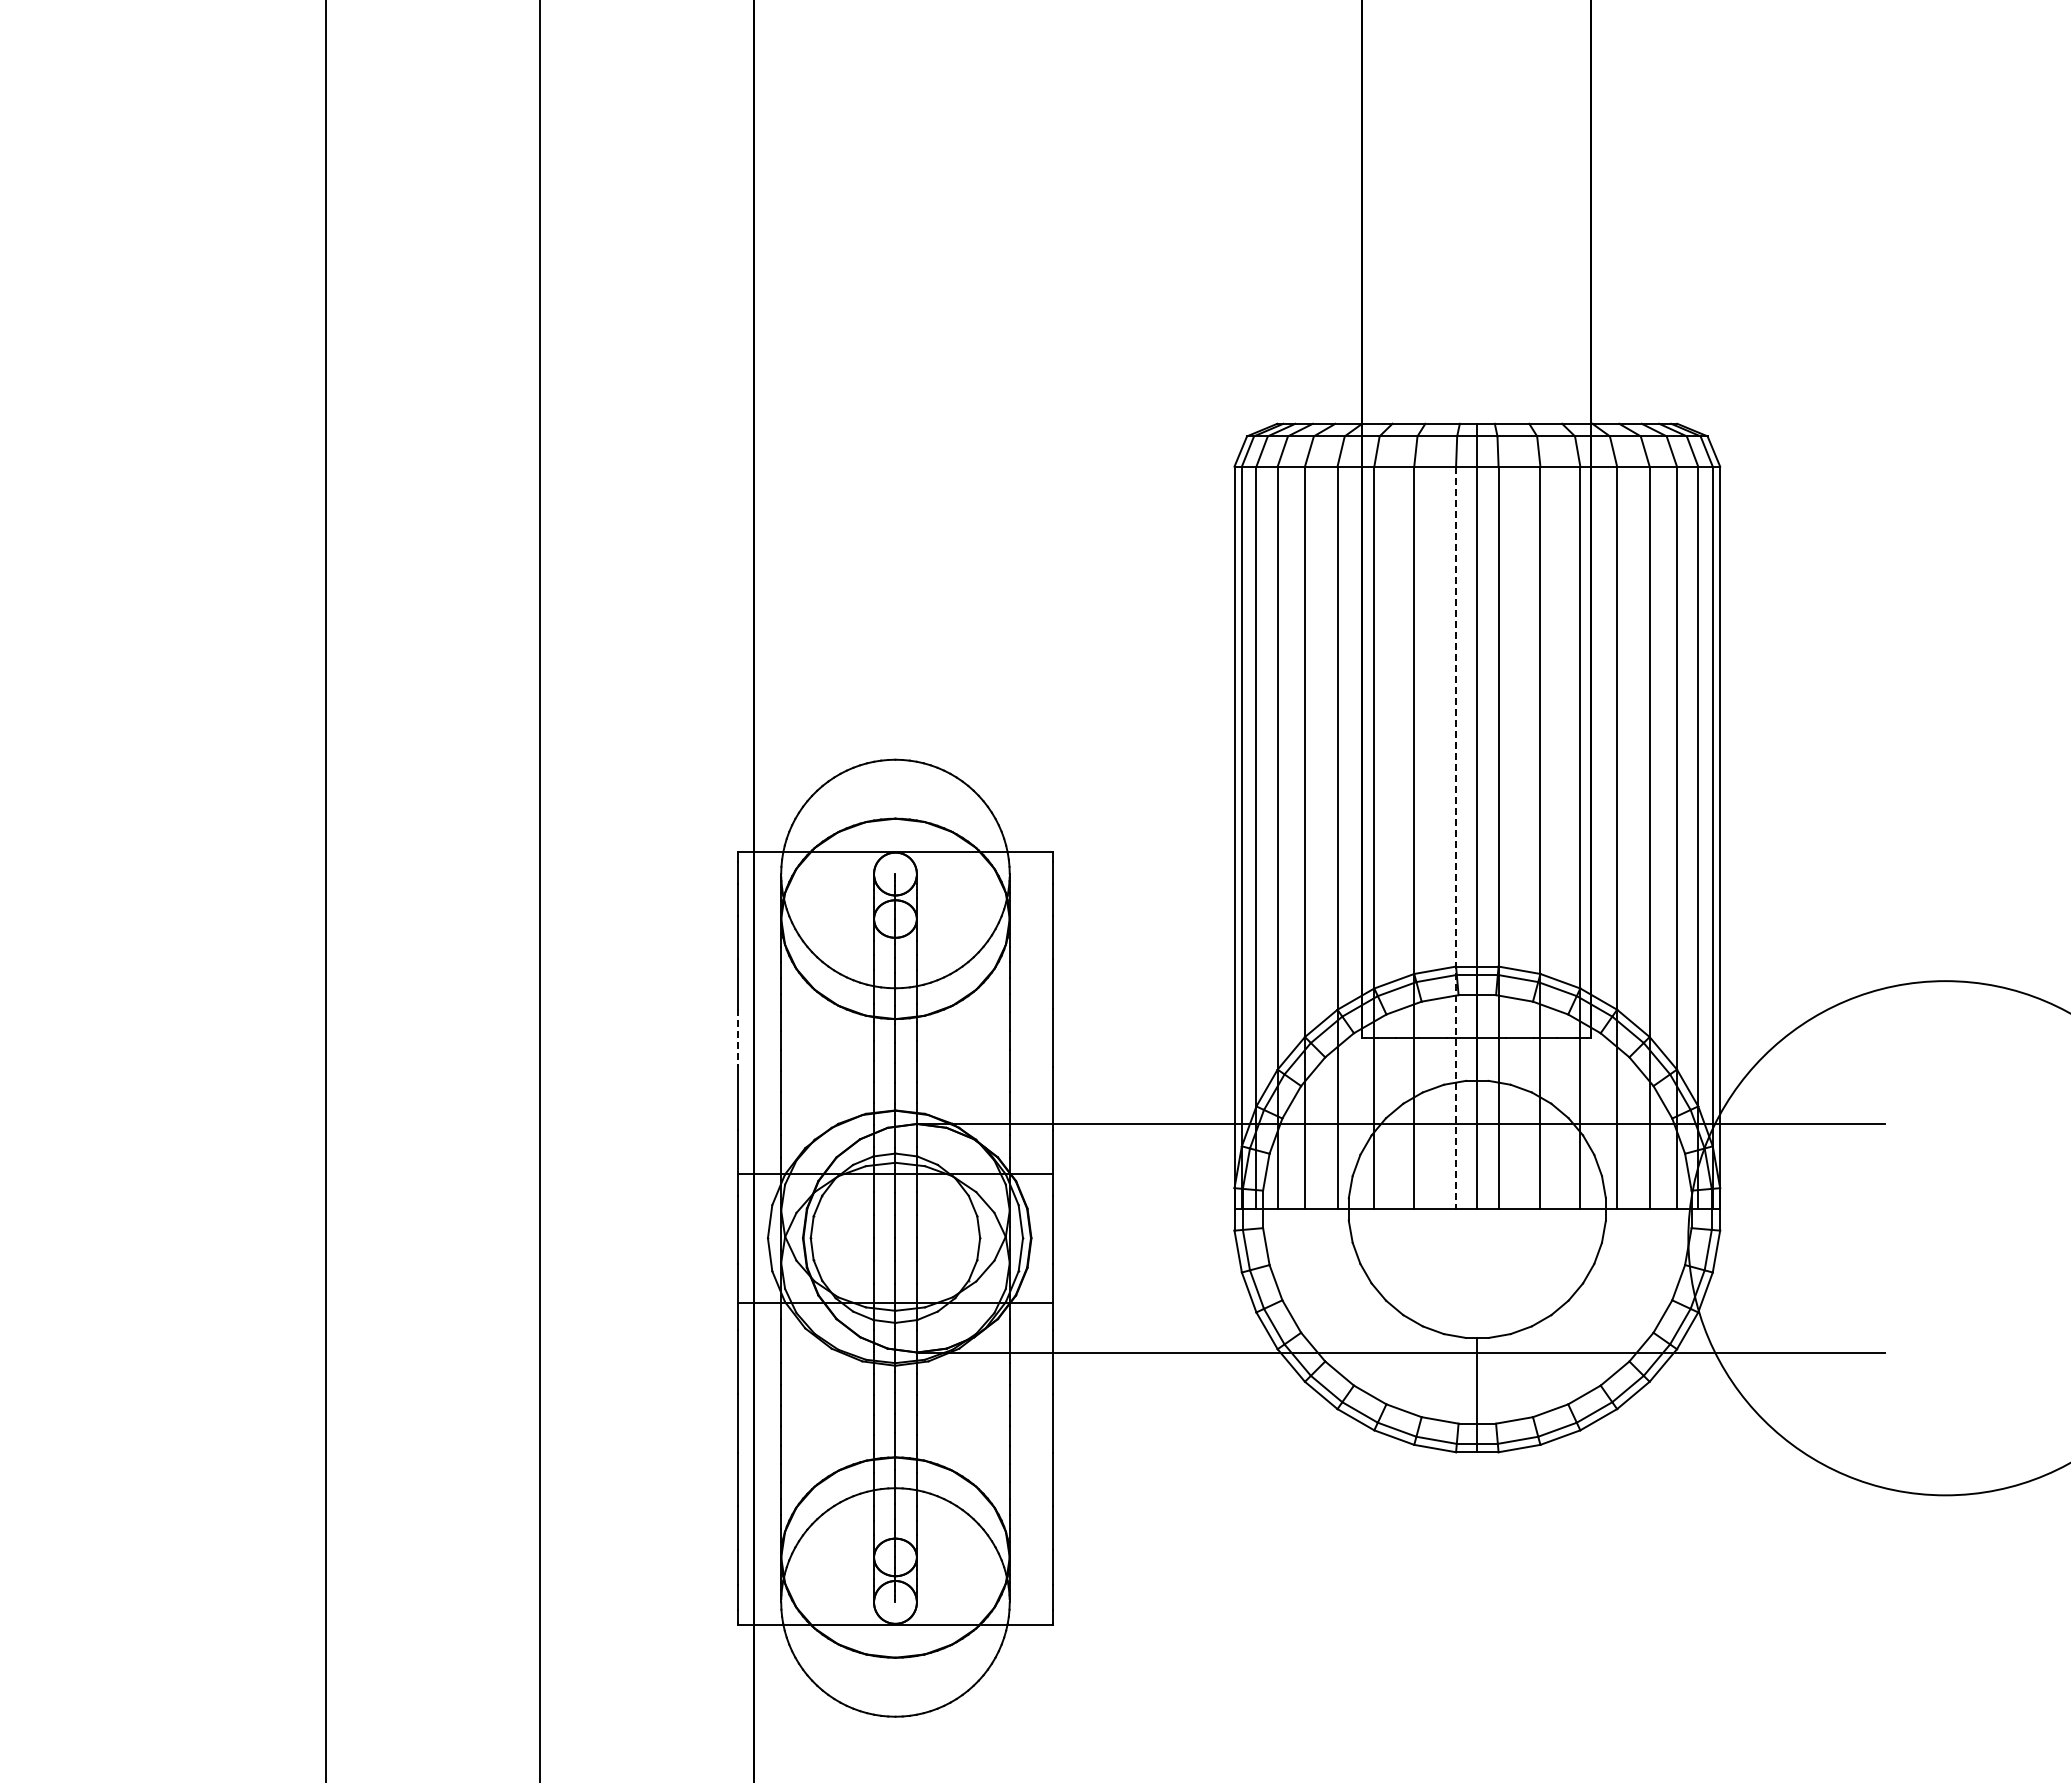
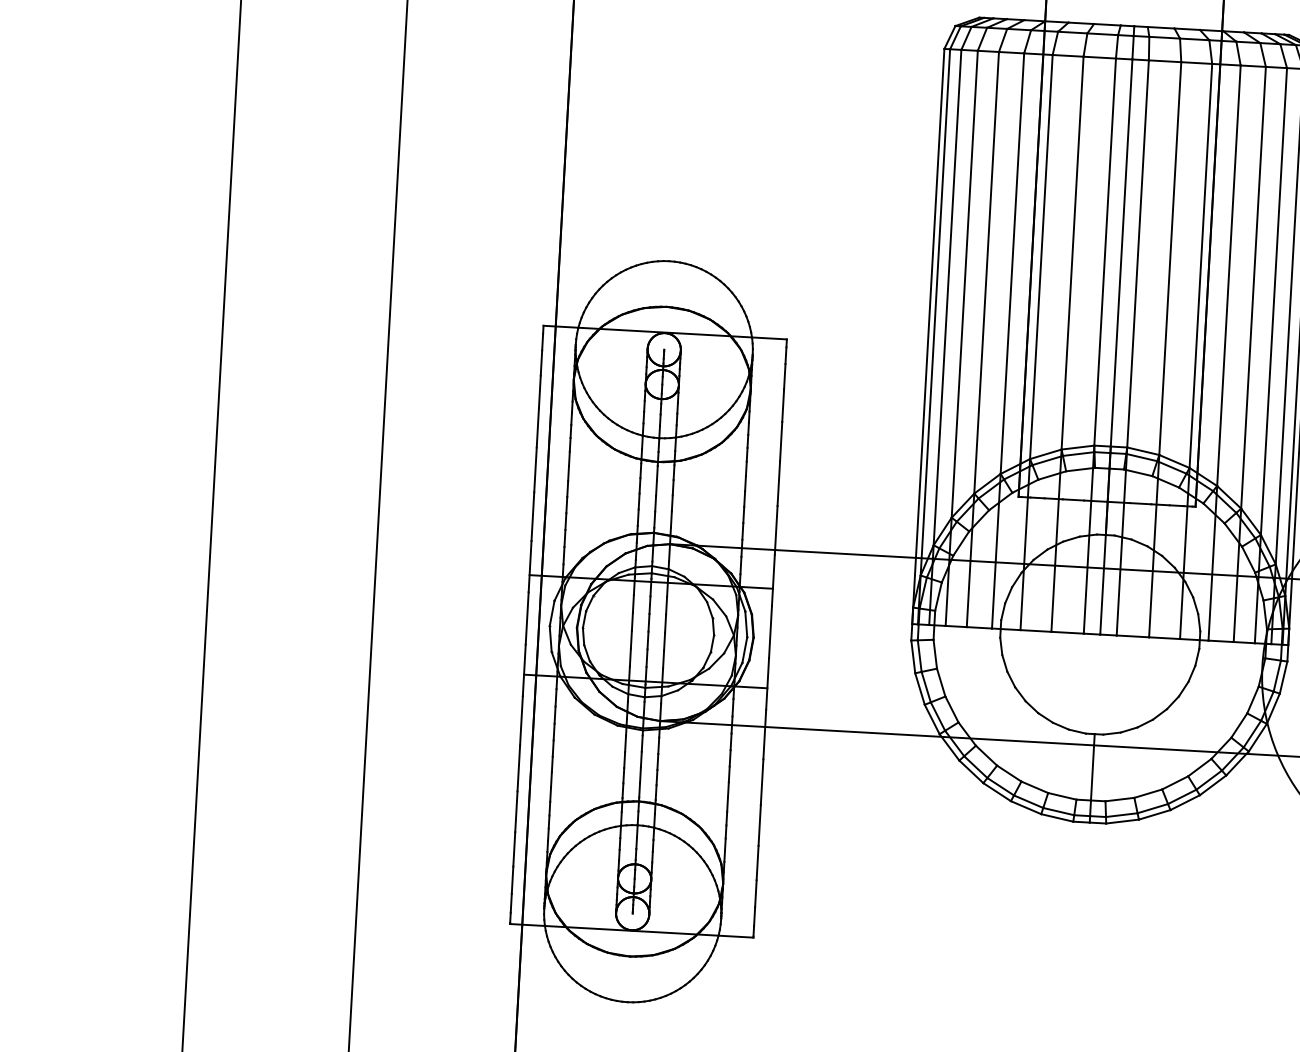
line: (1456, 838) -> (1100, 346), dashed -> solid
line: (738, 1038) -> (535, 470), dashed -> solid

